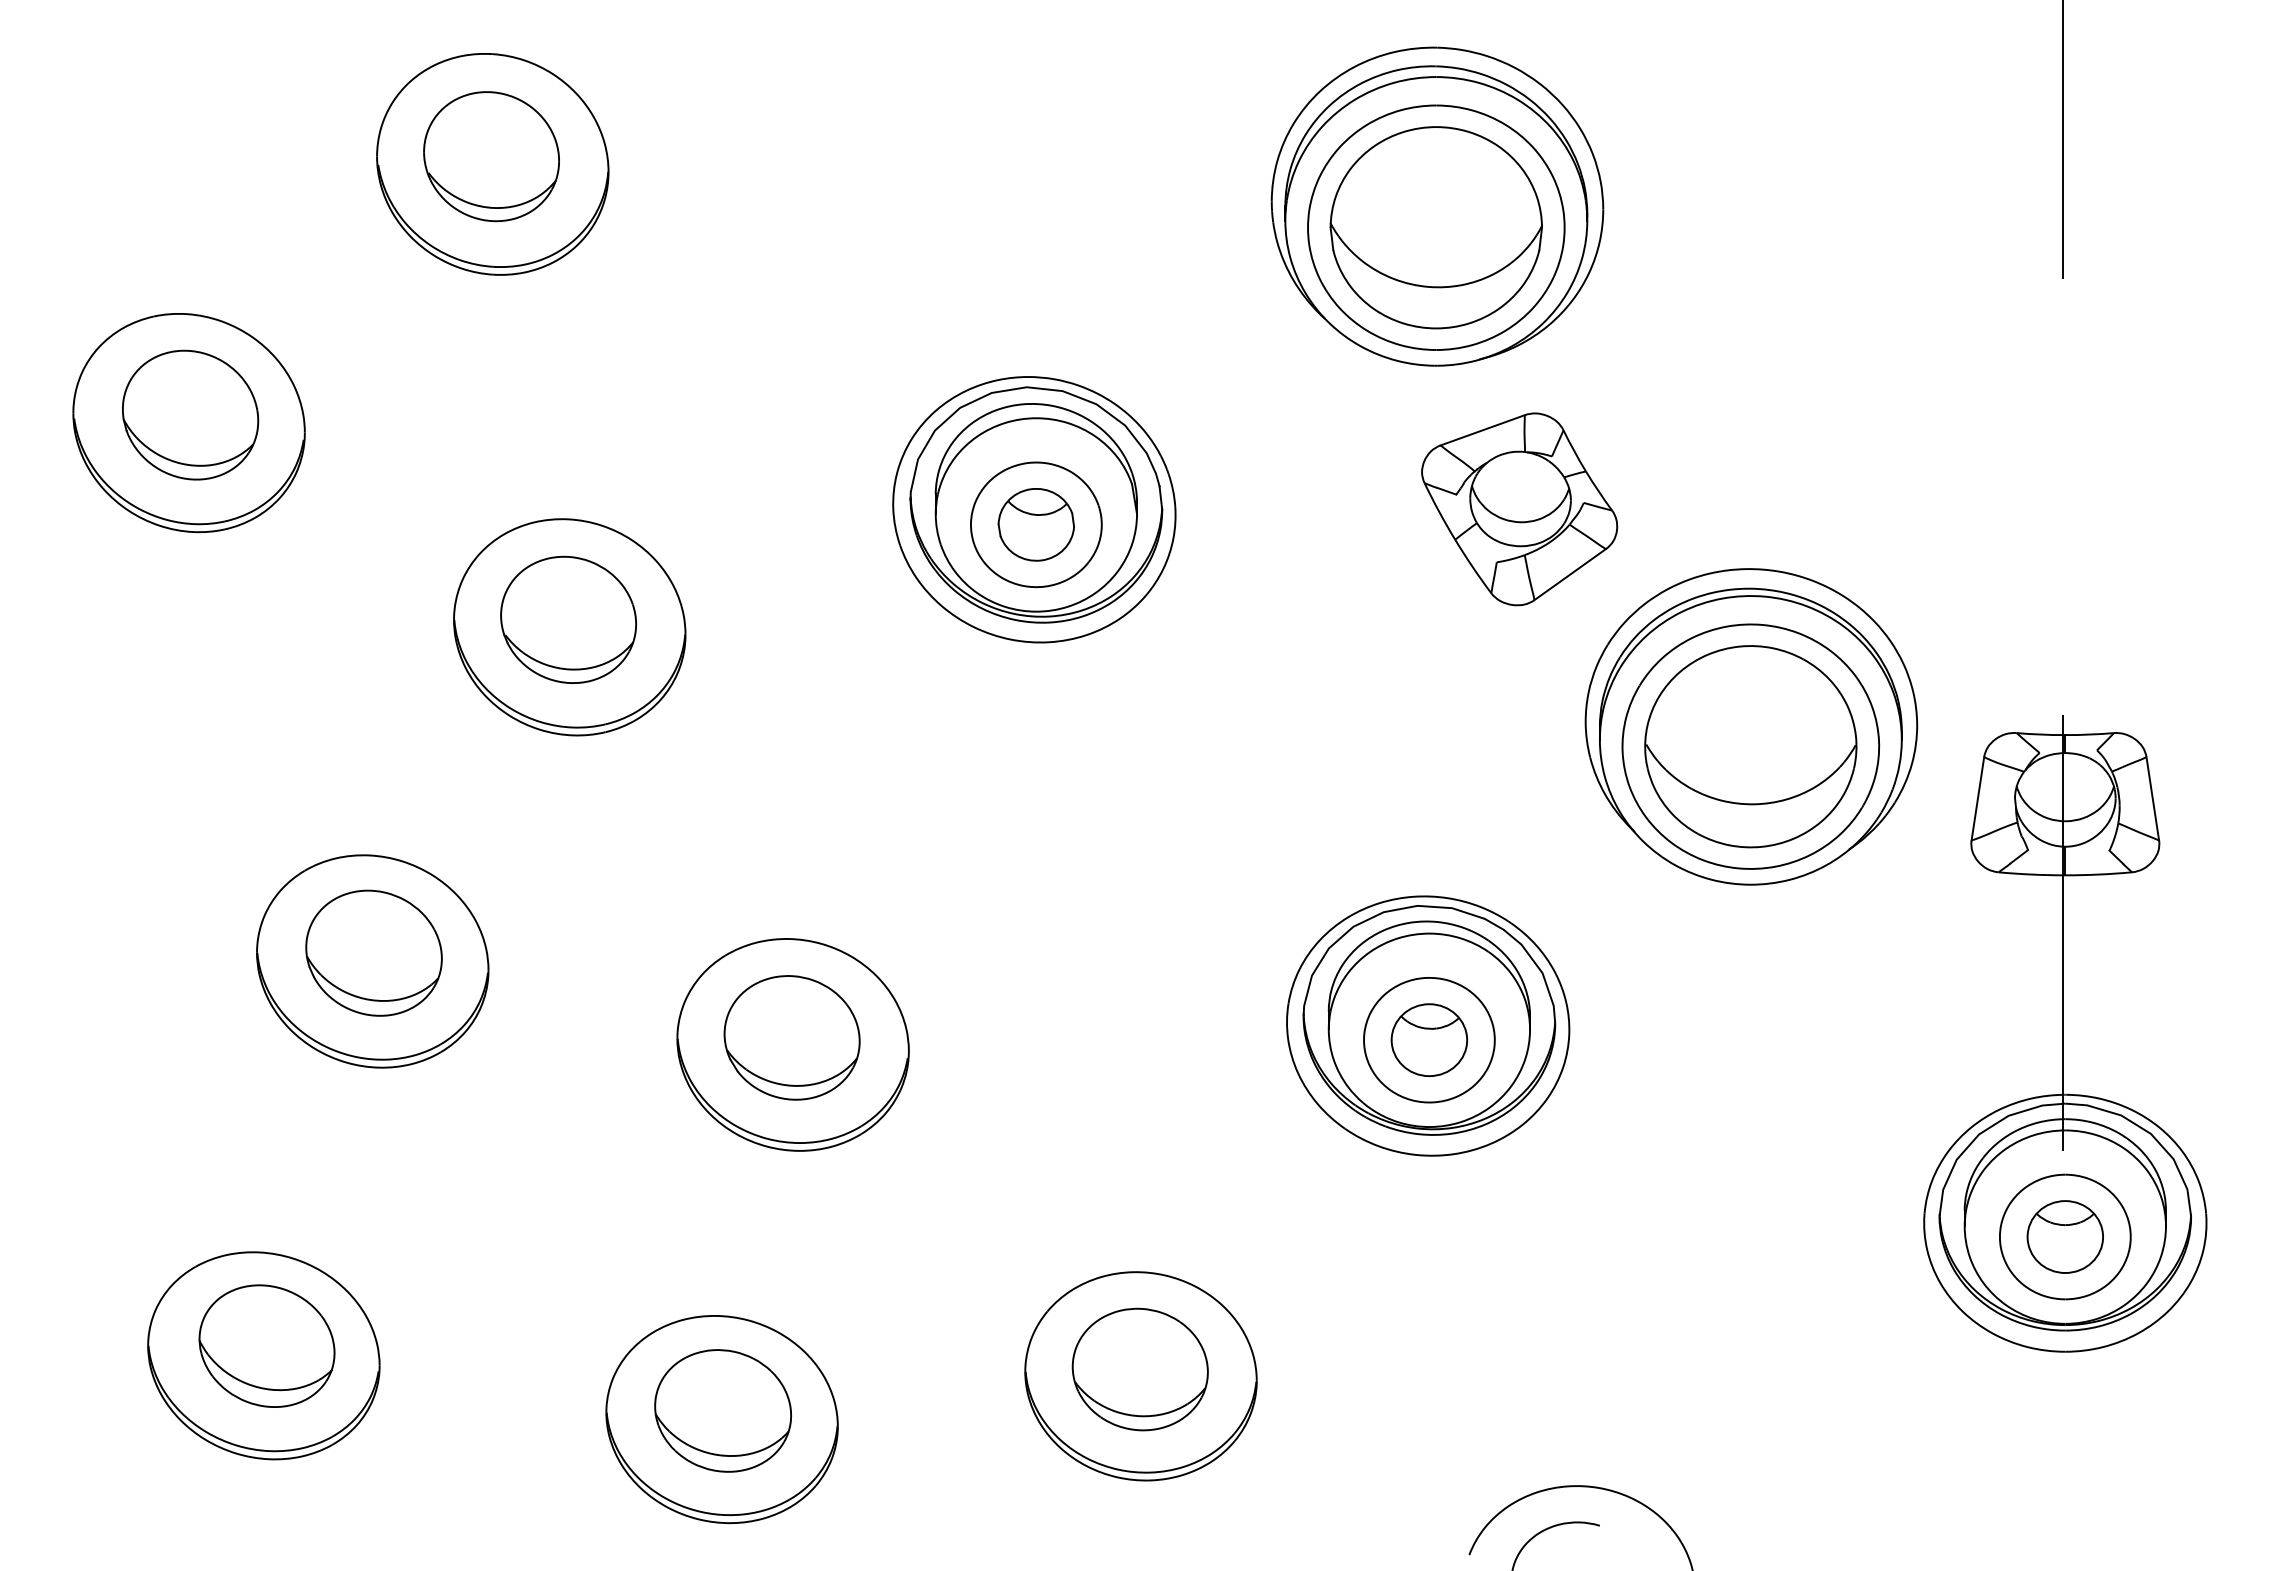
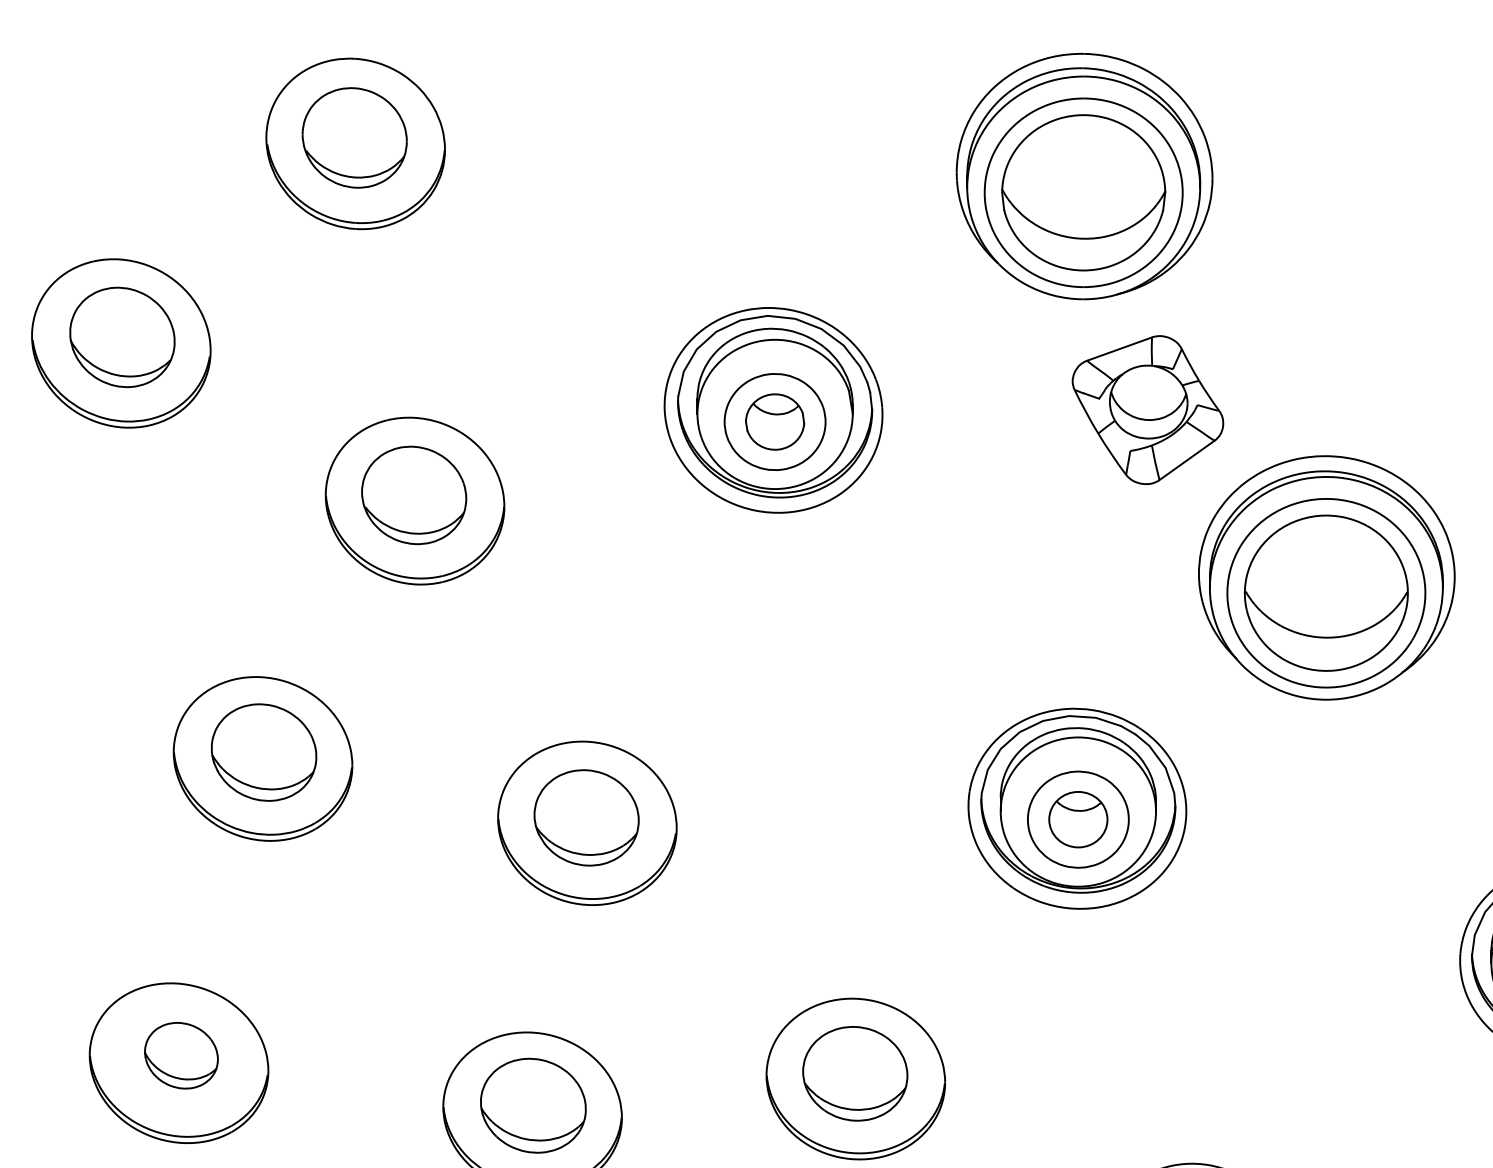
part: (266, 1345) -> (181, 1055), size x0.7

